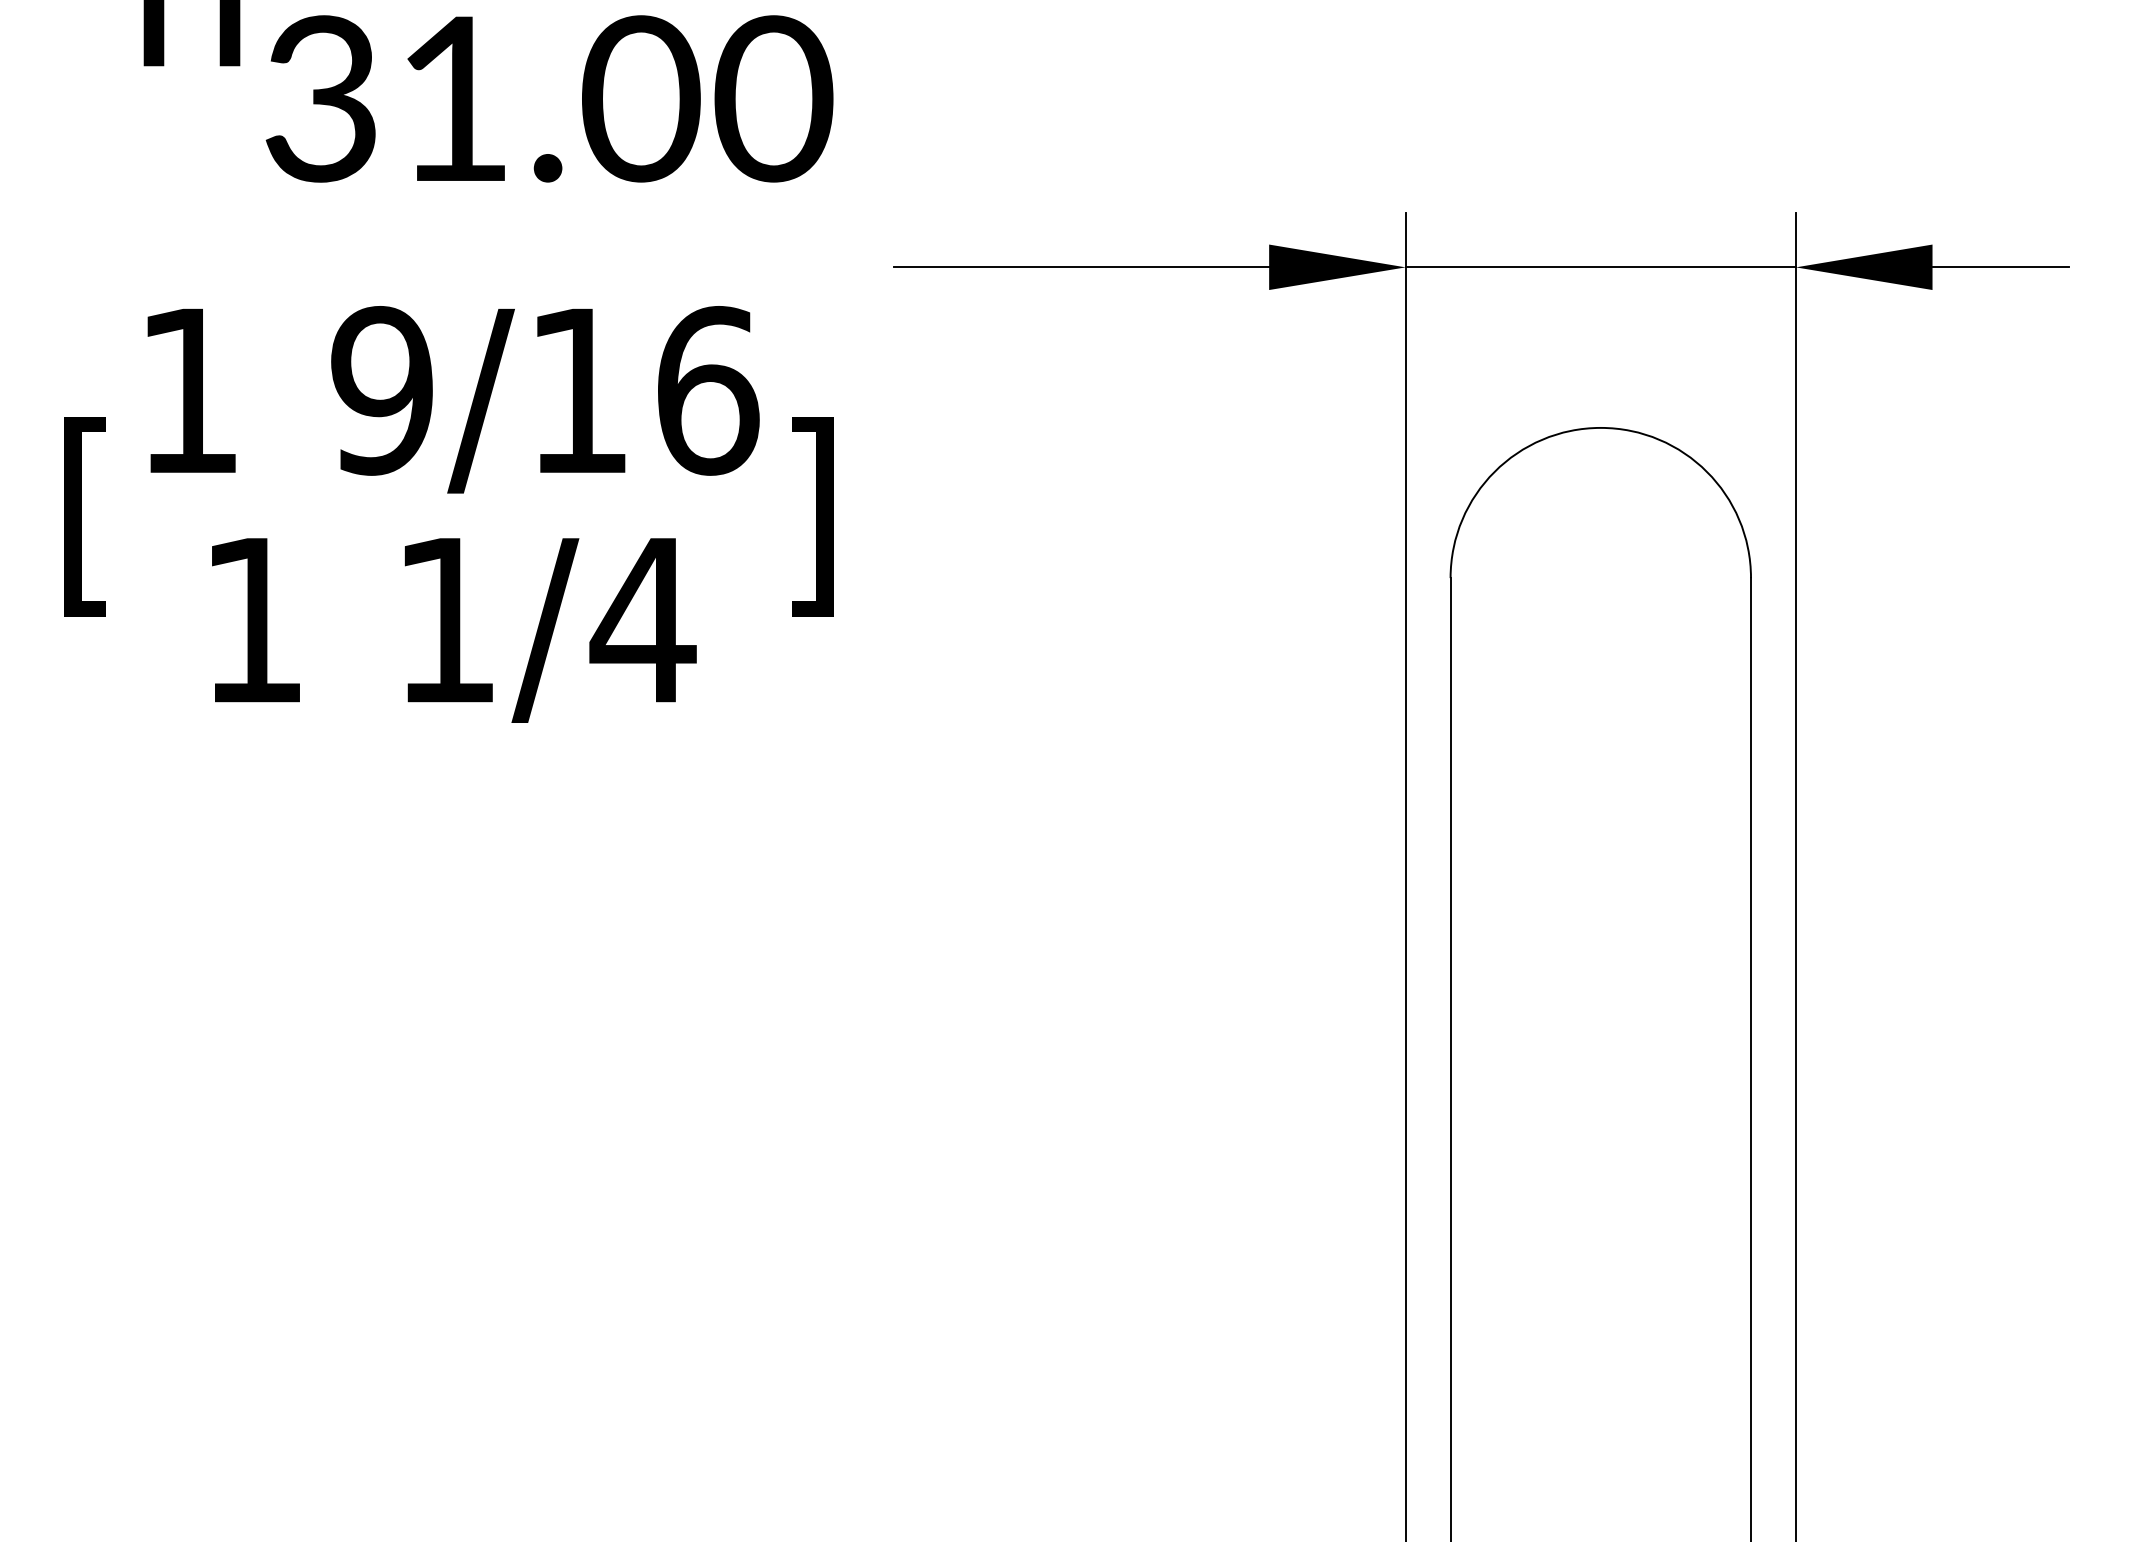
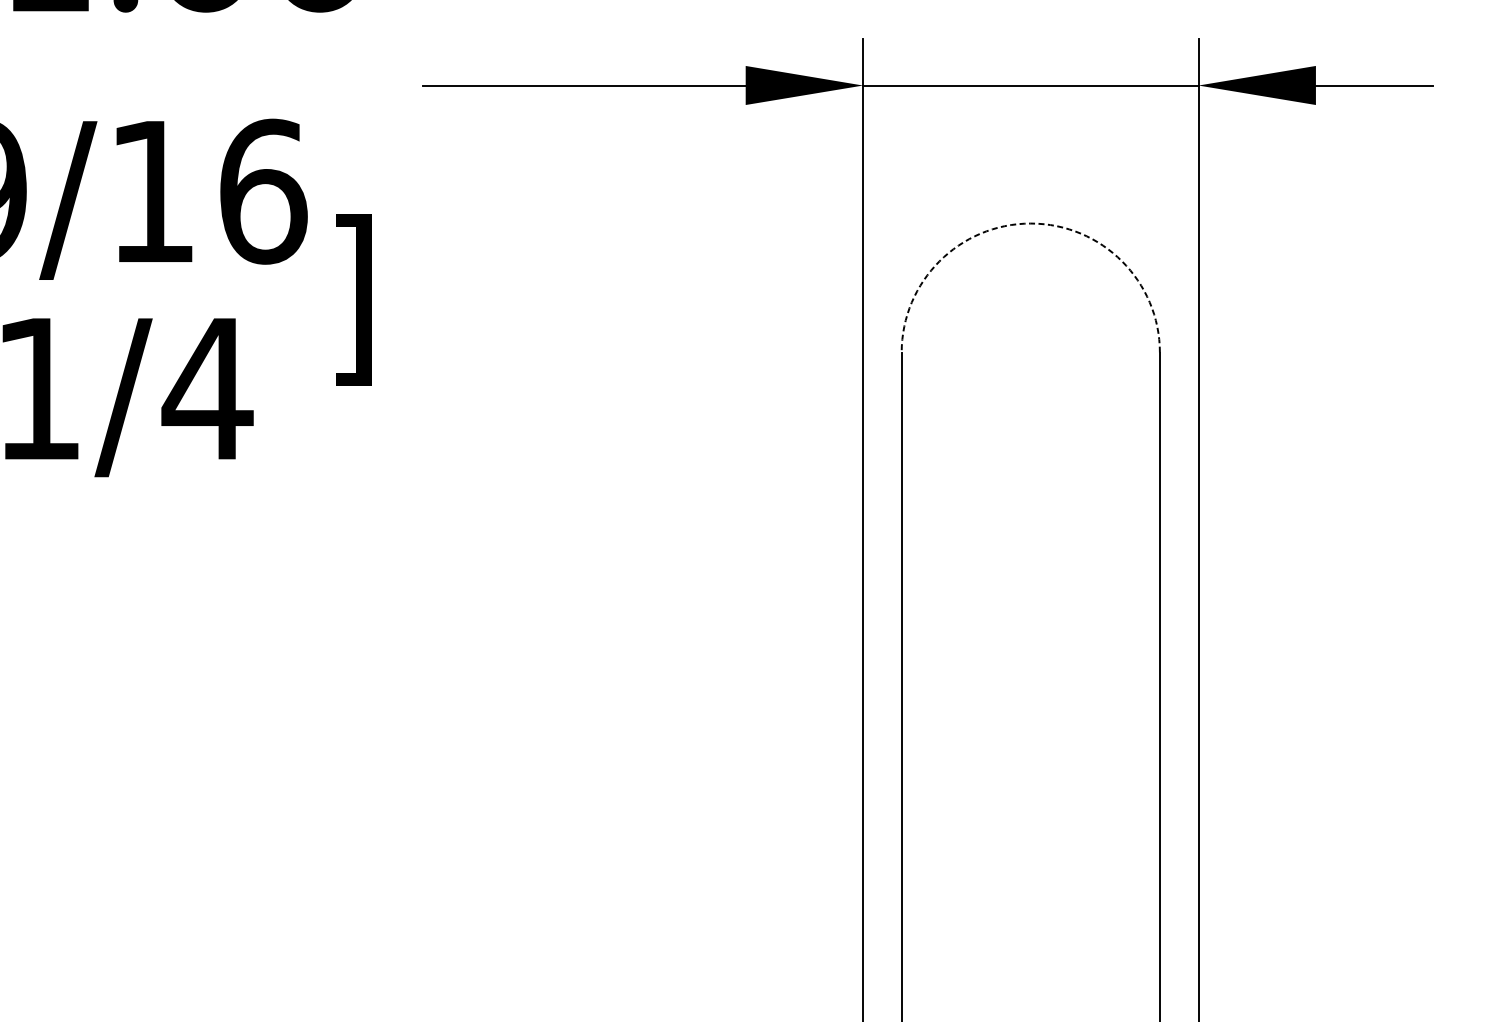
arc: (1600, 427) -> (1030, 223), solid -> dashed

